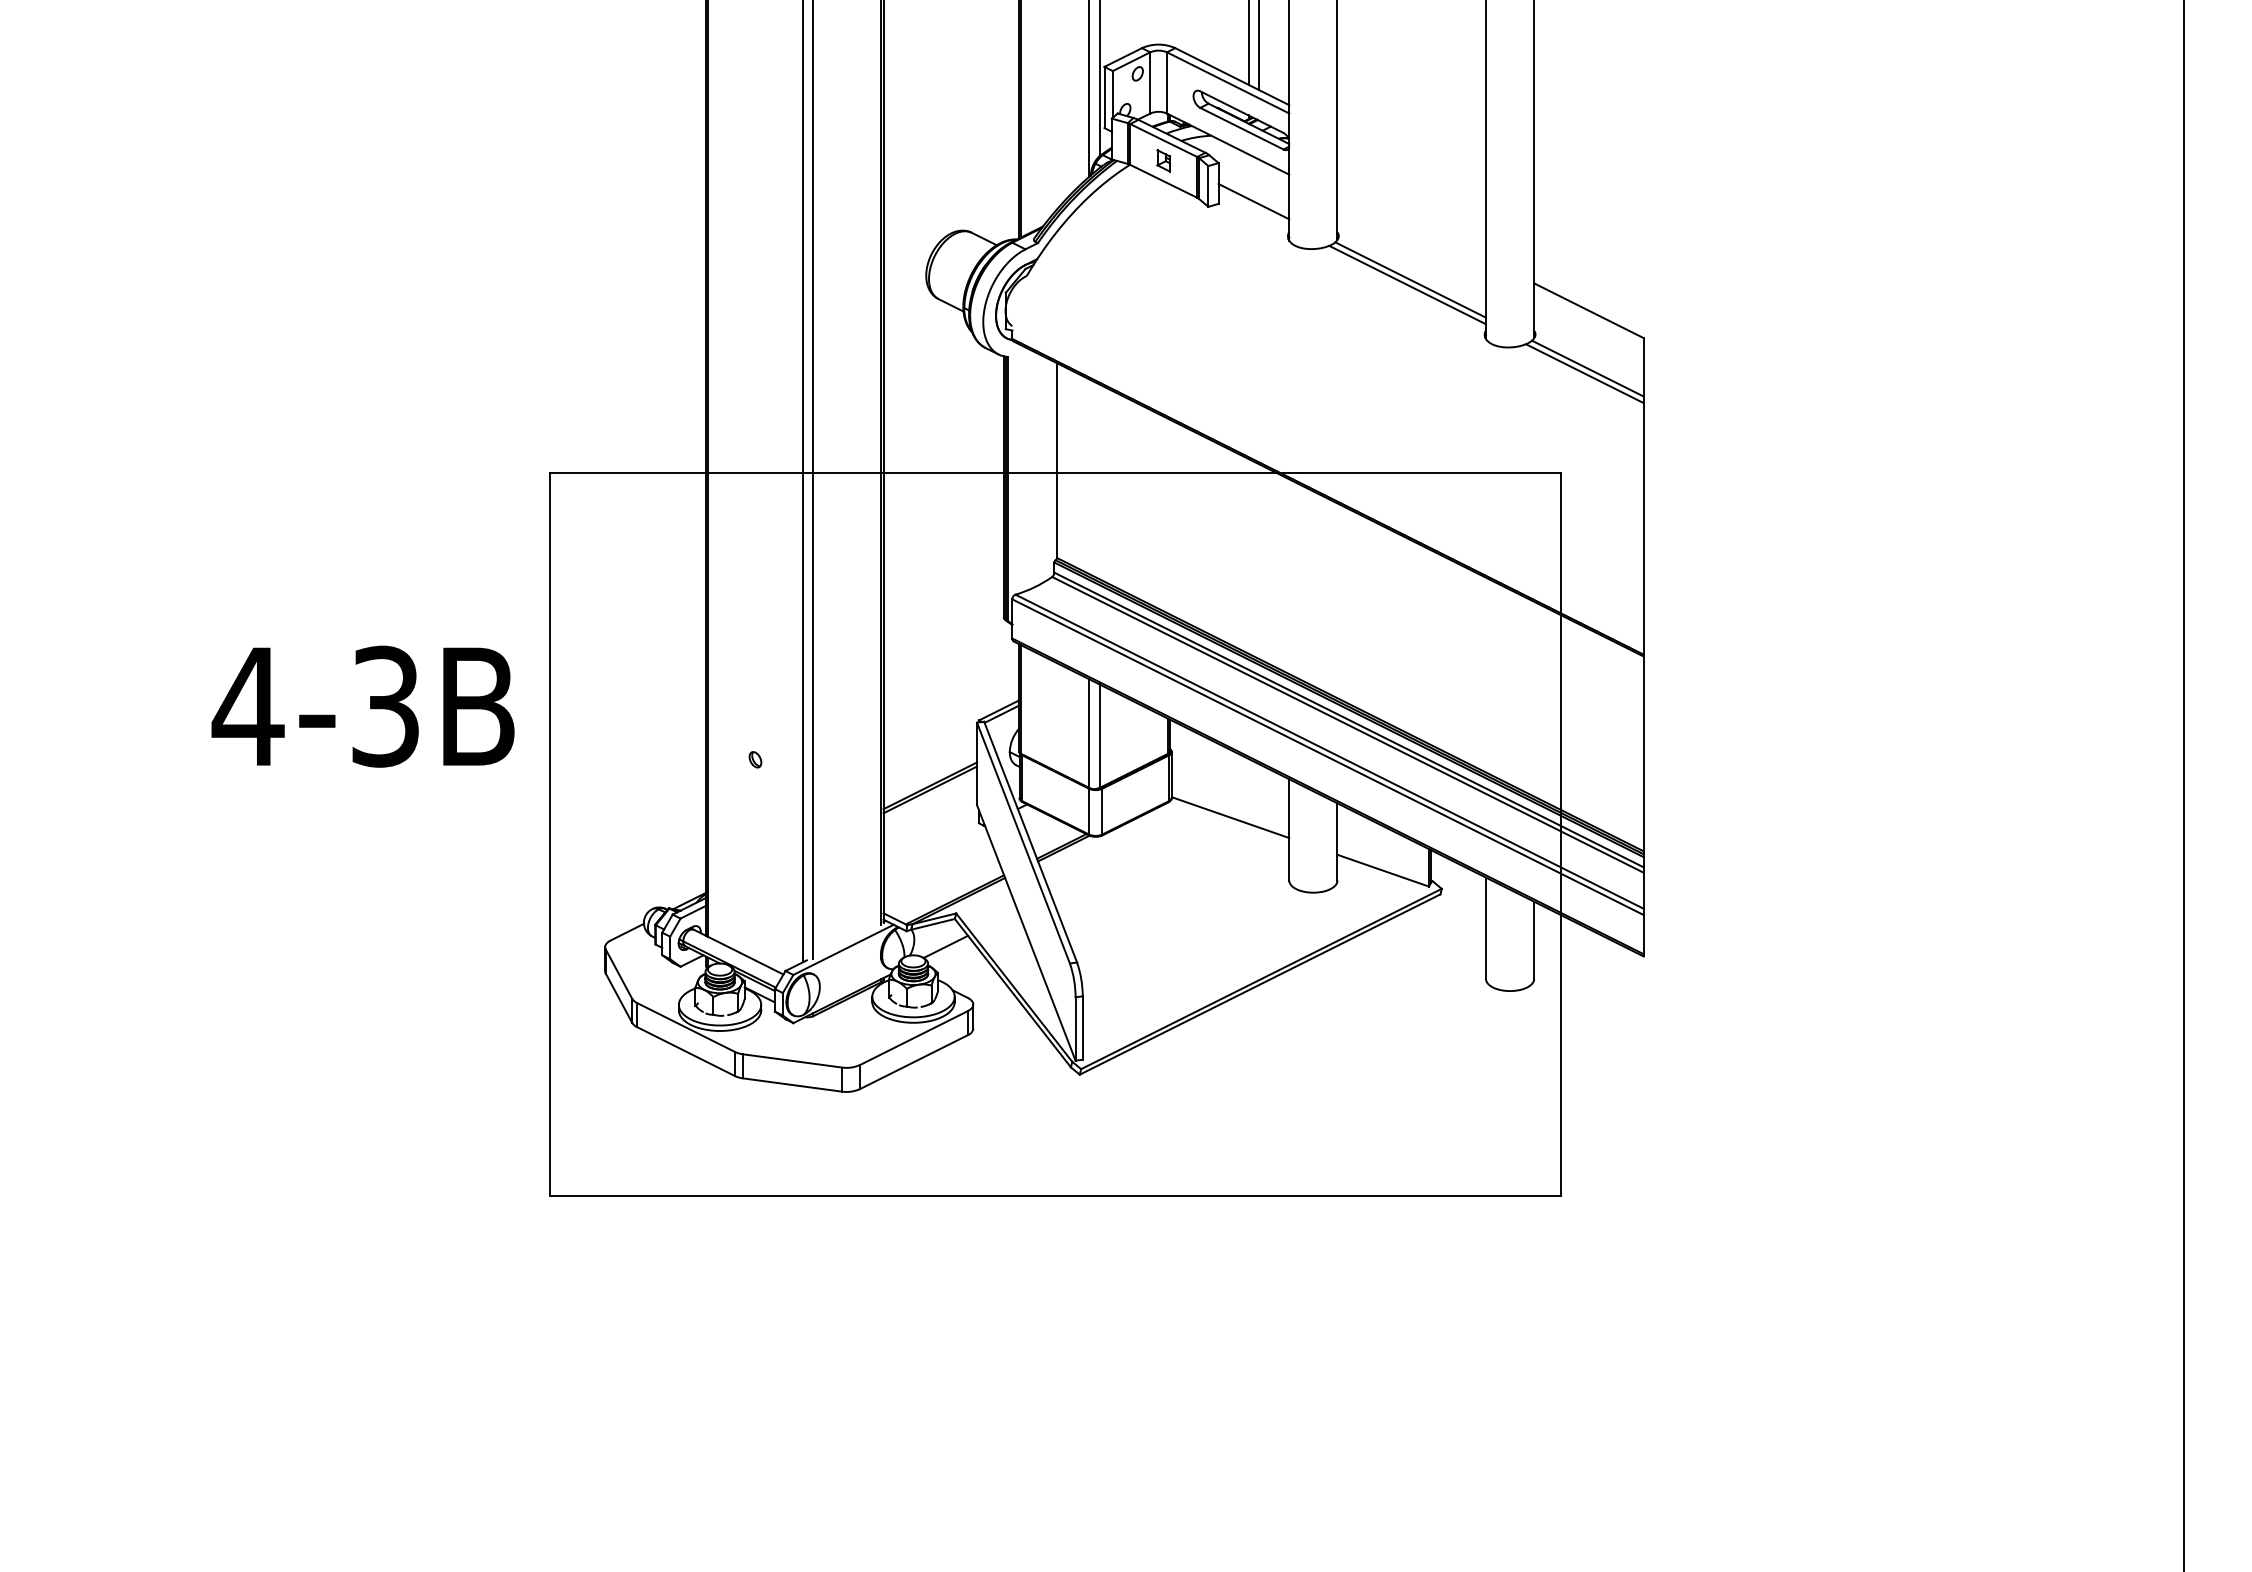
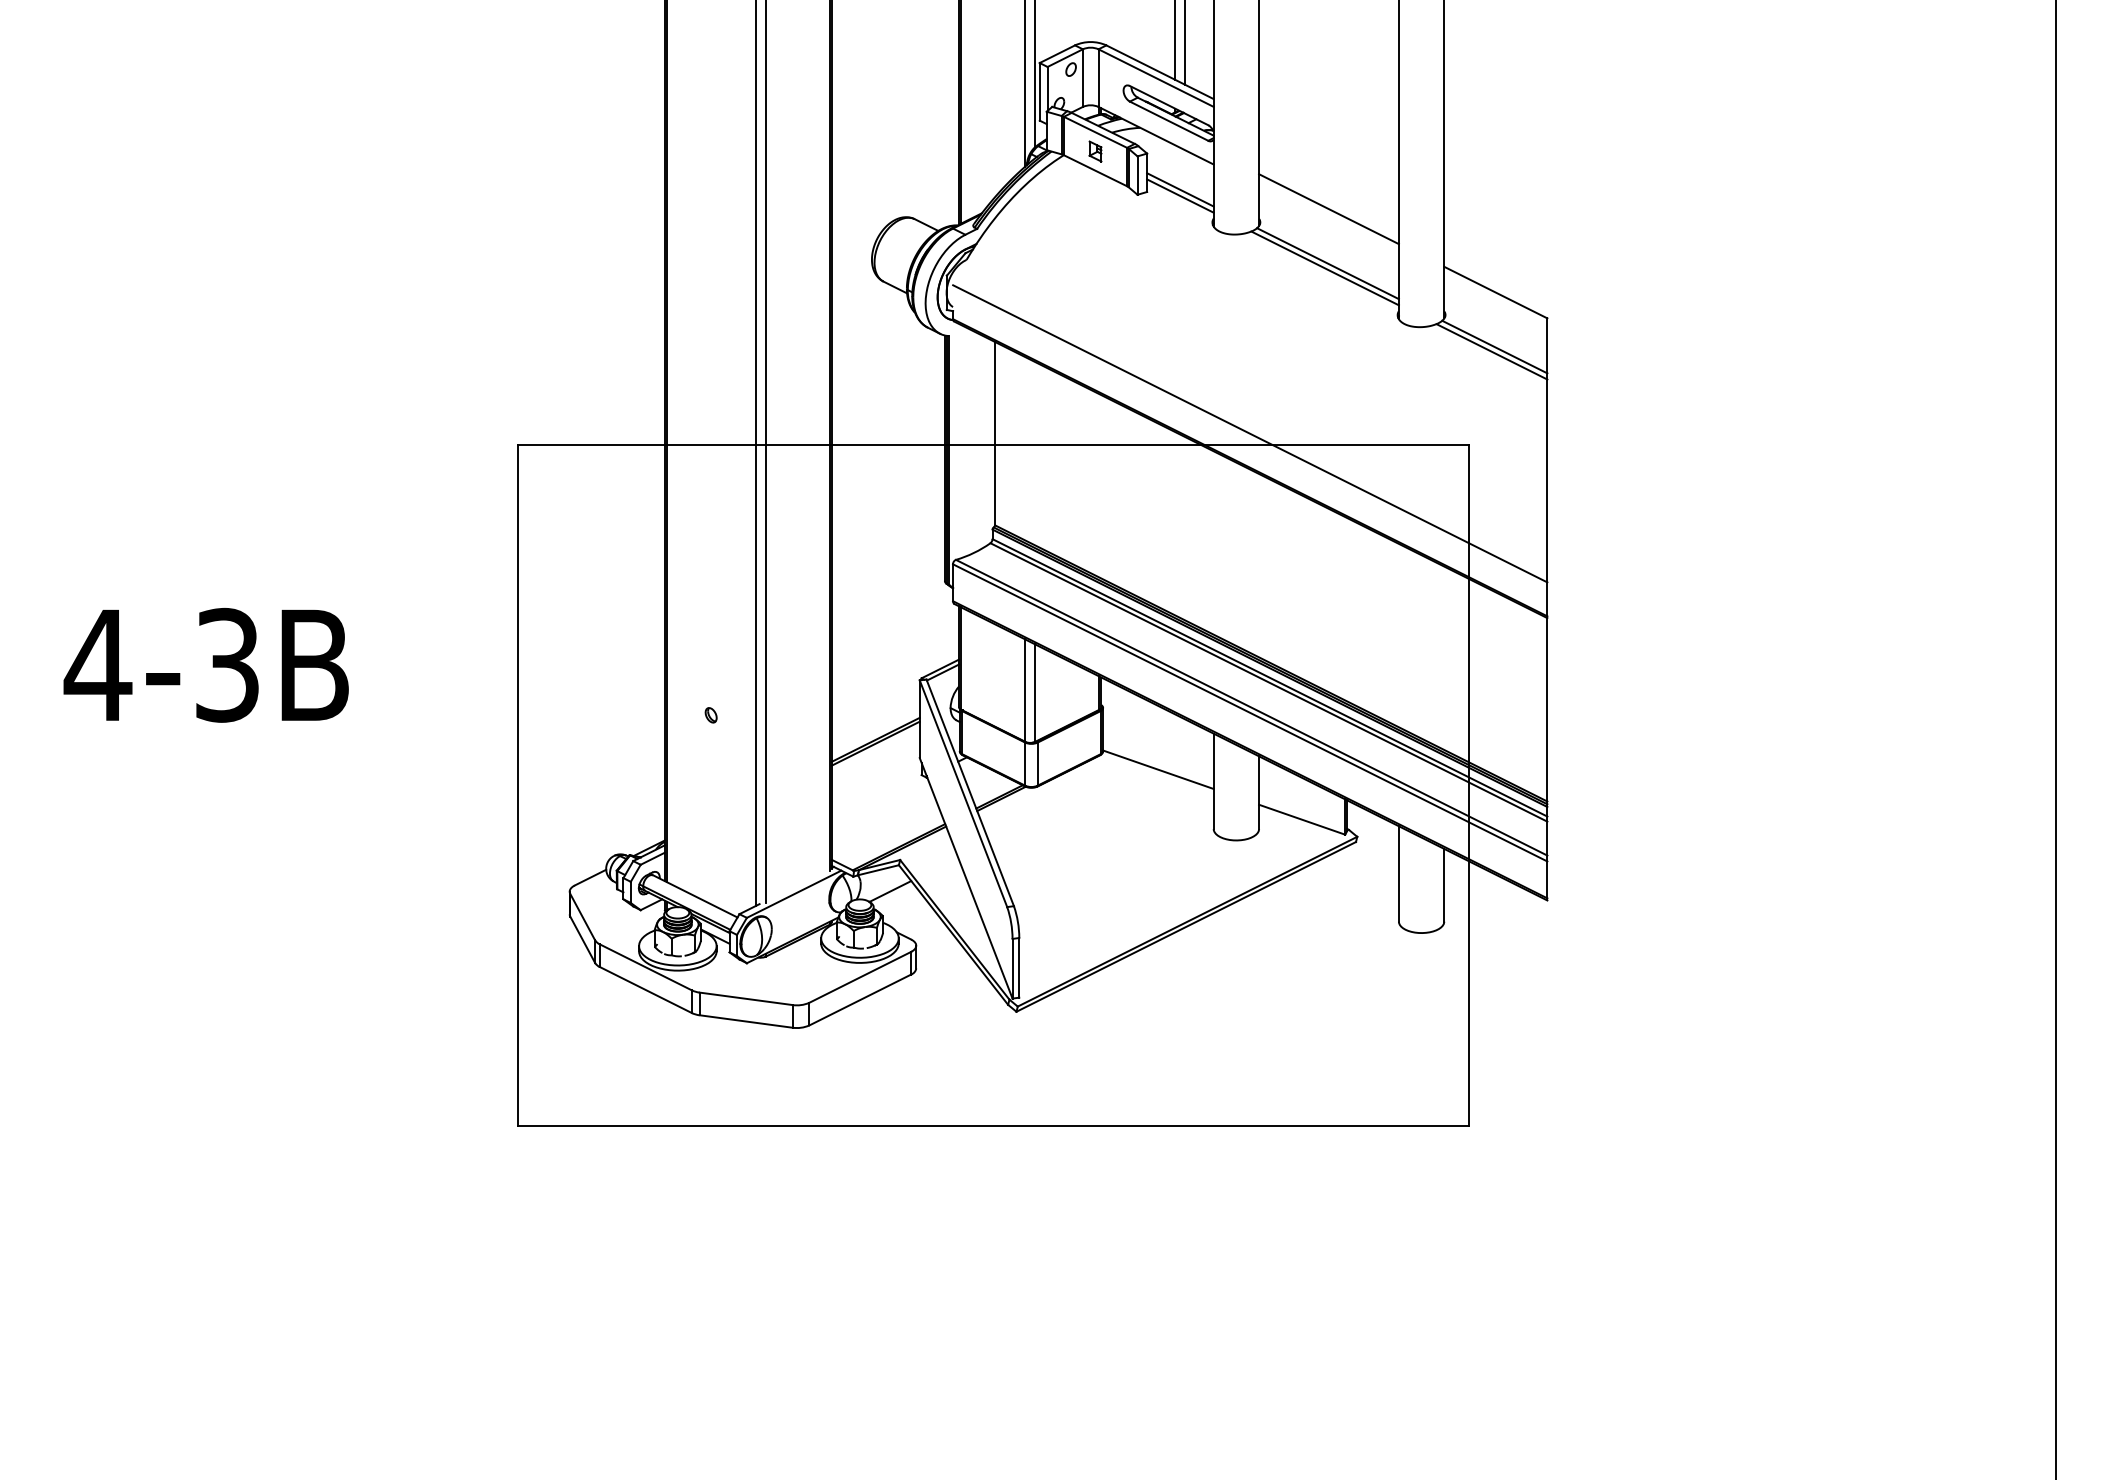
line: (1253, 207) -> (1180, 195), added
line: (1411, 222) -> (1328, 209), added
line: (1327, 460) -> (1249, 433), added
text: (362, 706) -> (205, 665), moved

